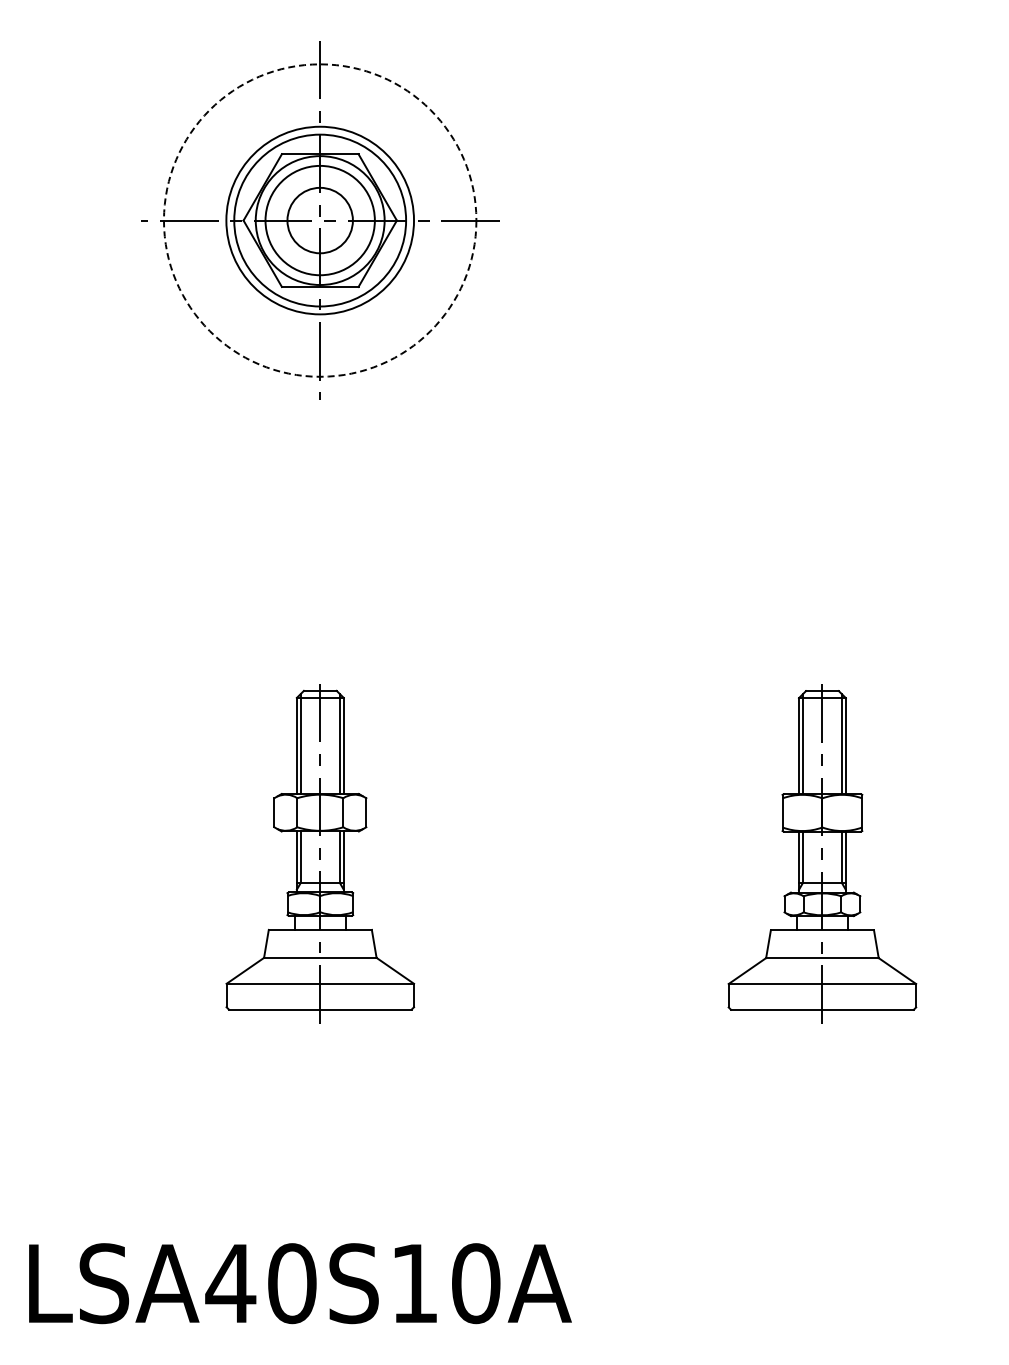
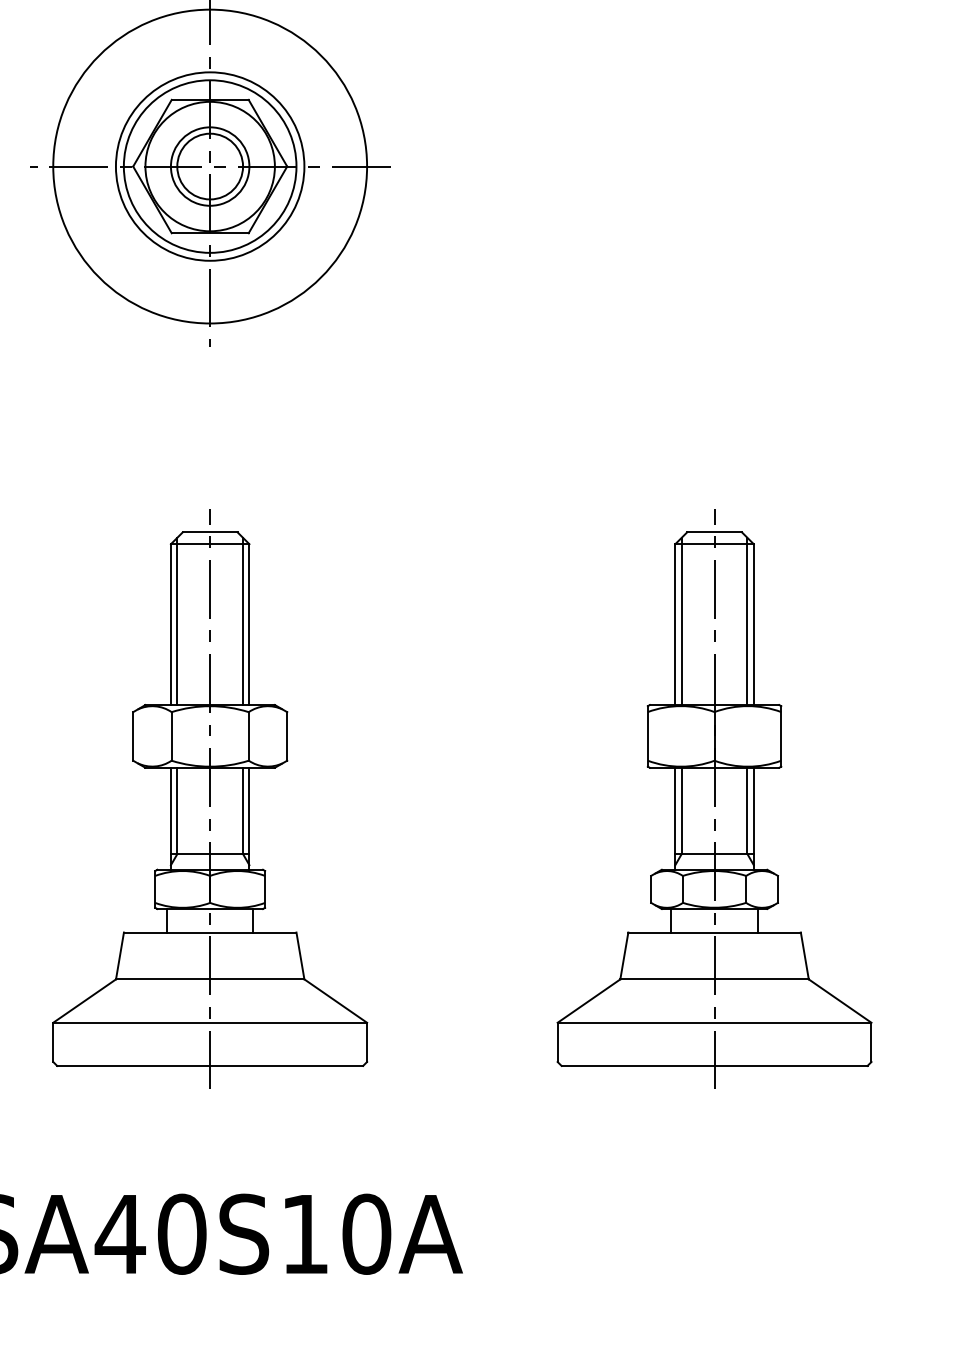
circle: (319, 220) -> (209, 166), dashed -> solid
circle: (320, 220) -> (210, 166), size x0.71
part: (320, 849) -> (210, 798), size x1.67
part: (822, 850) -> (714, 799), size x1.67

